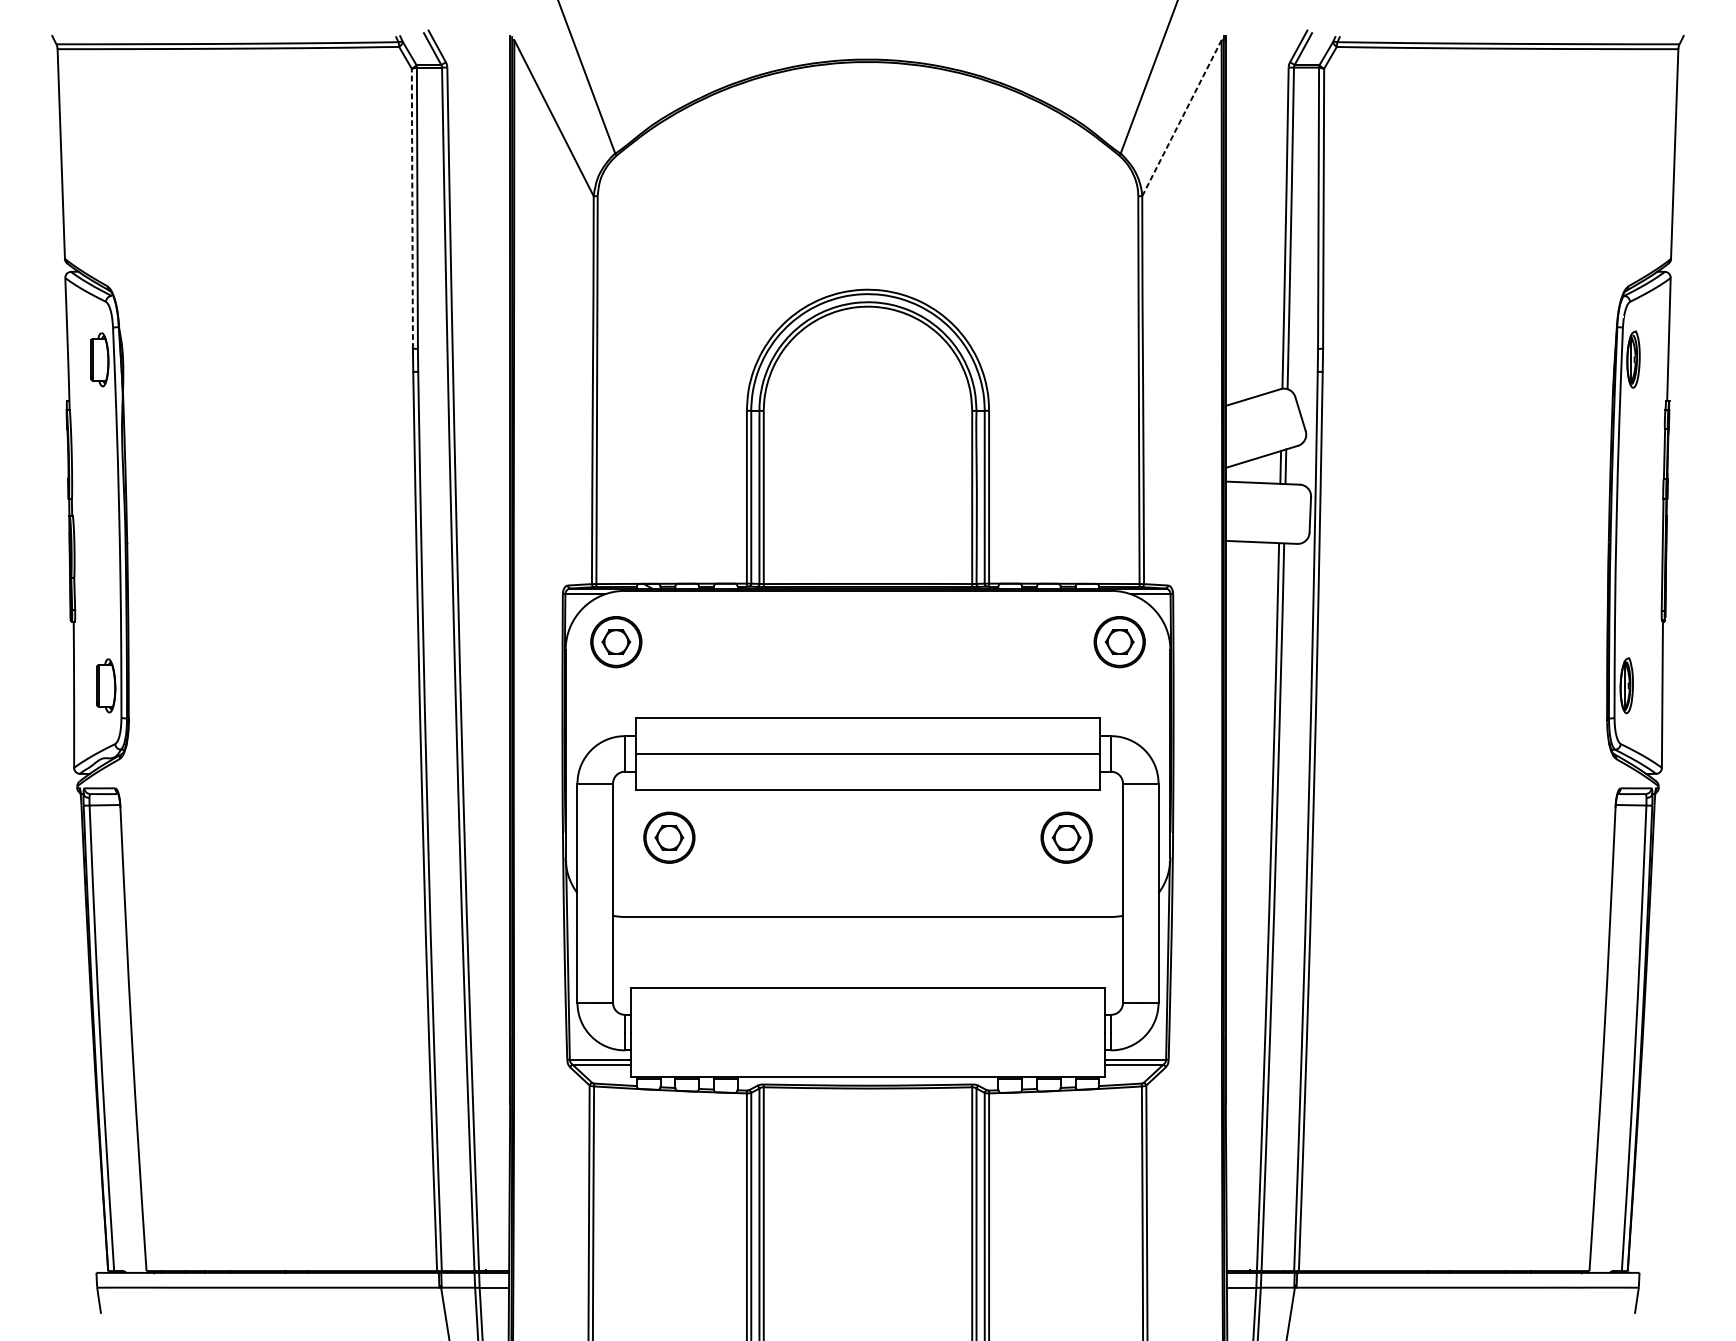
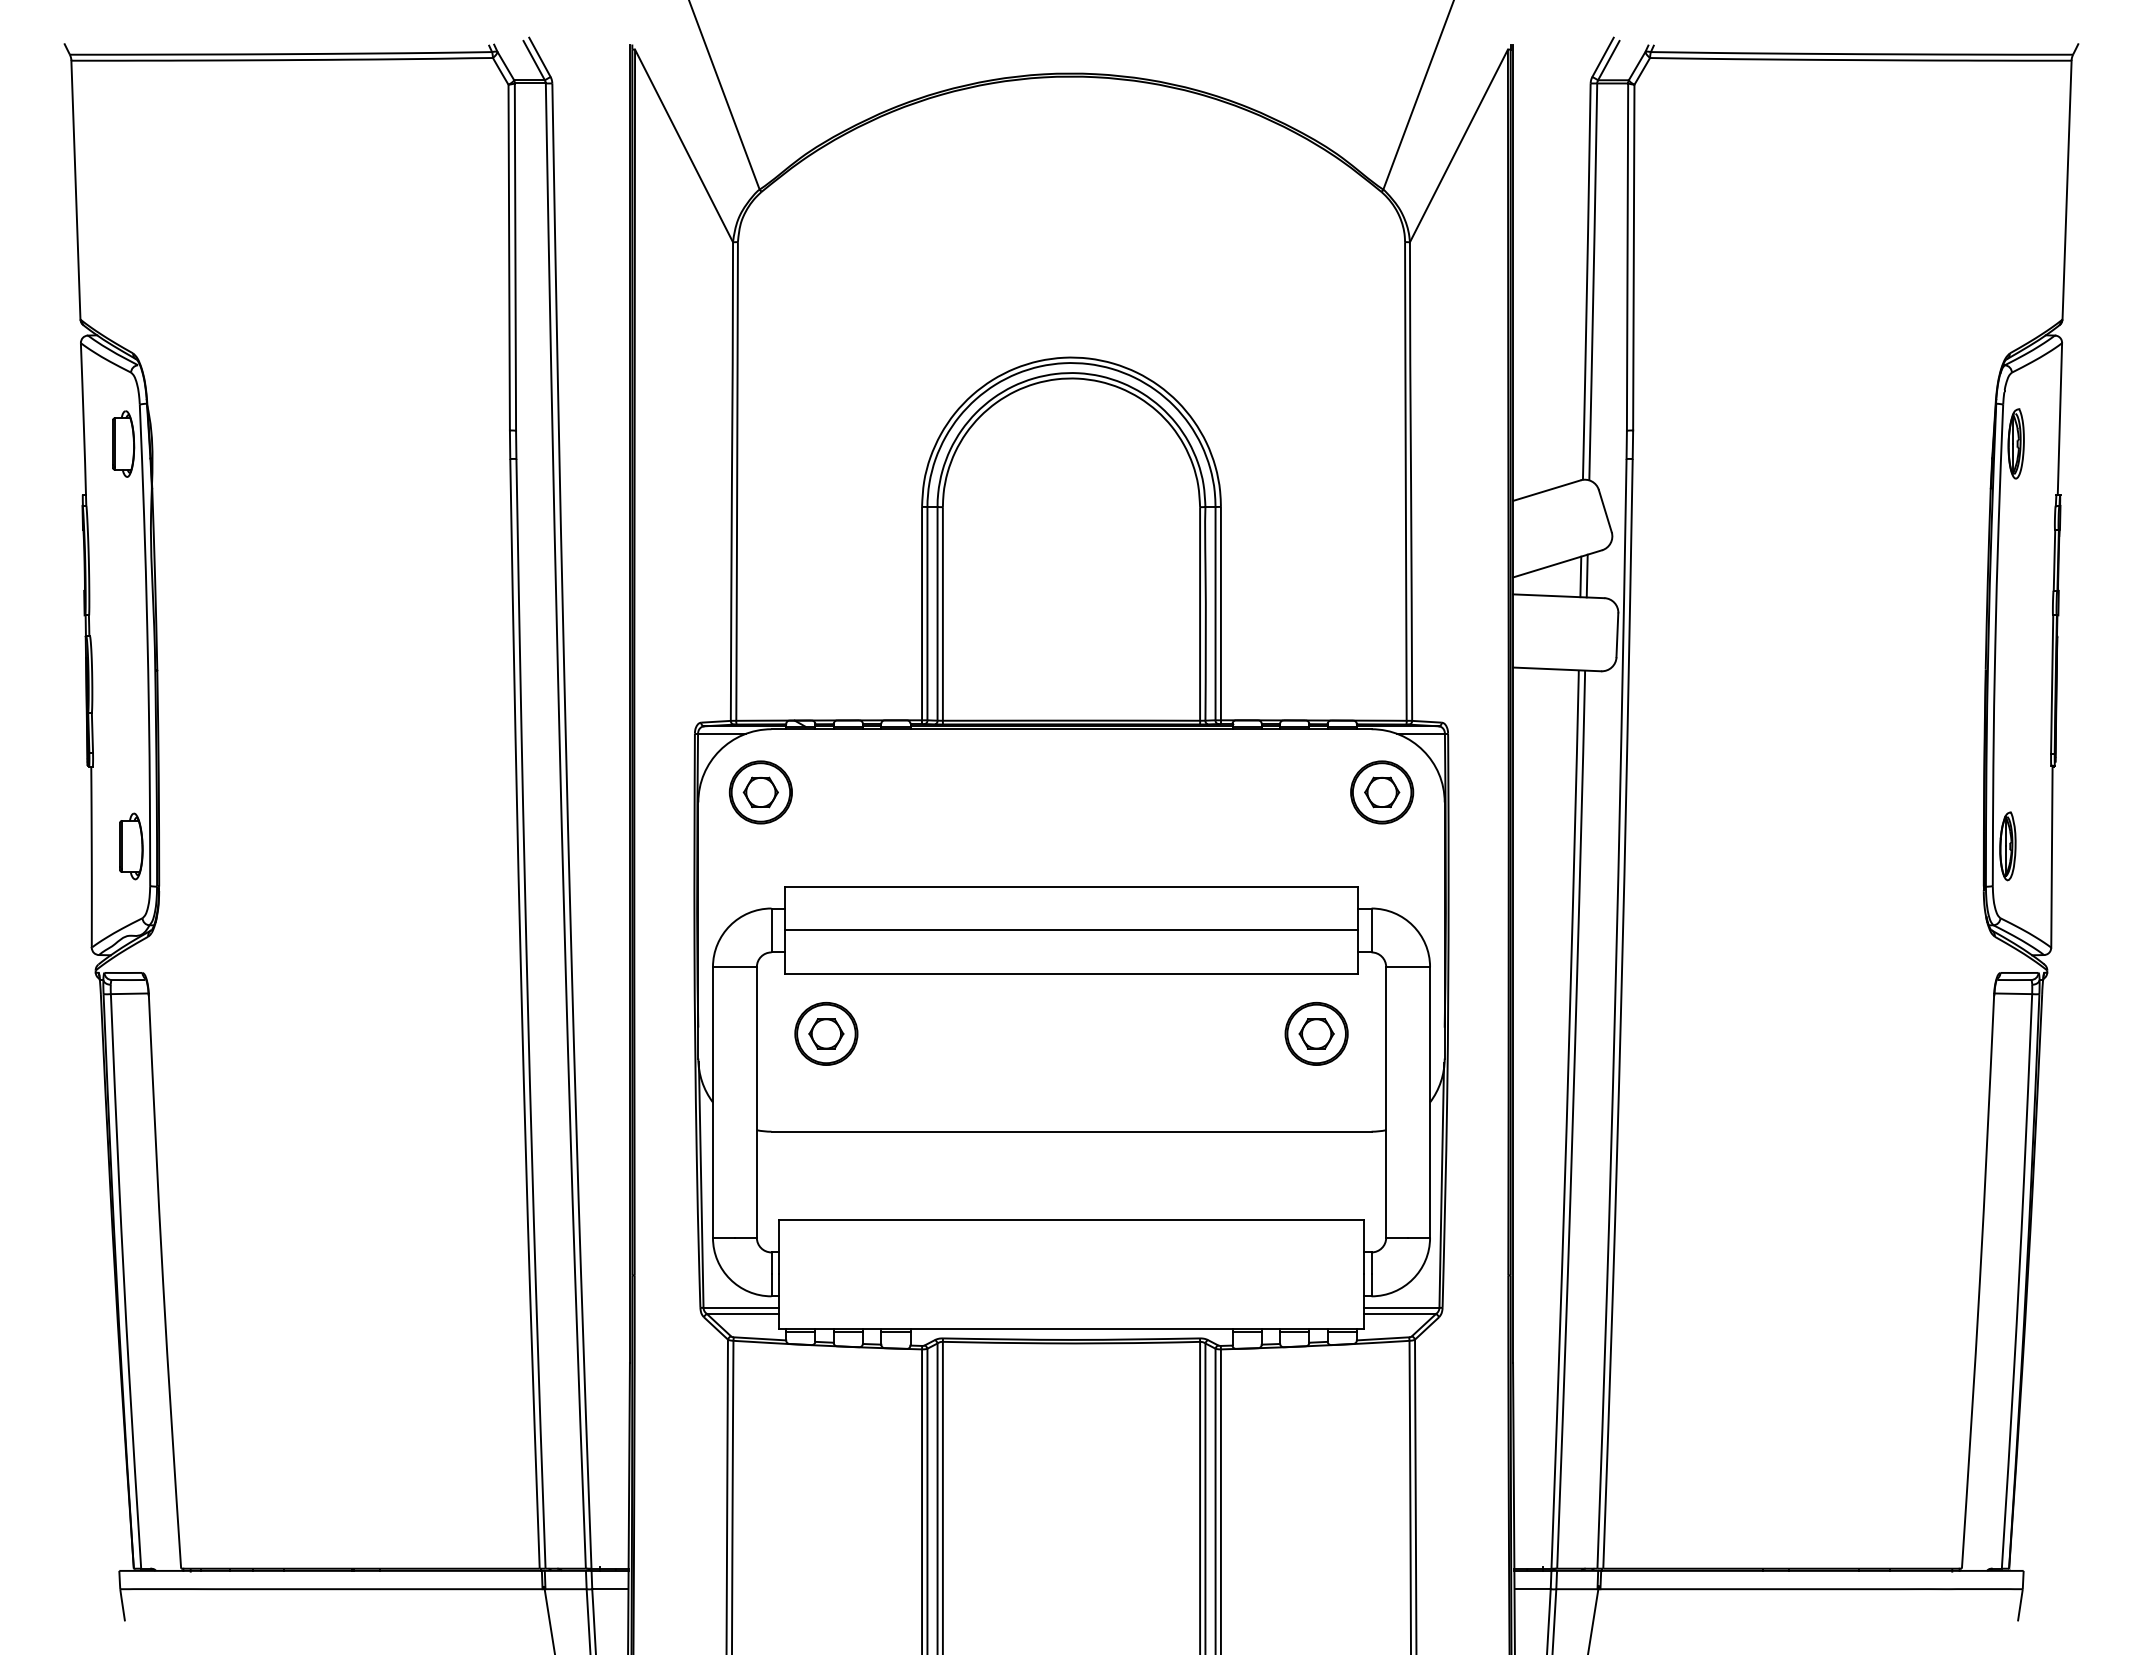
line: (1181, 118) -> (1458, 146), dashed -> solid
line: (412, 208) -> (509, 257), dashed -> solid

